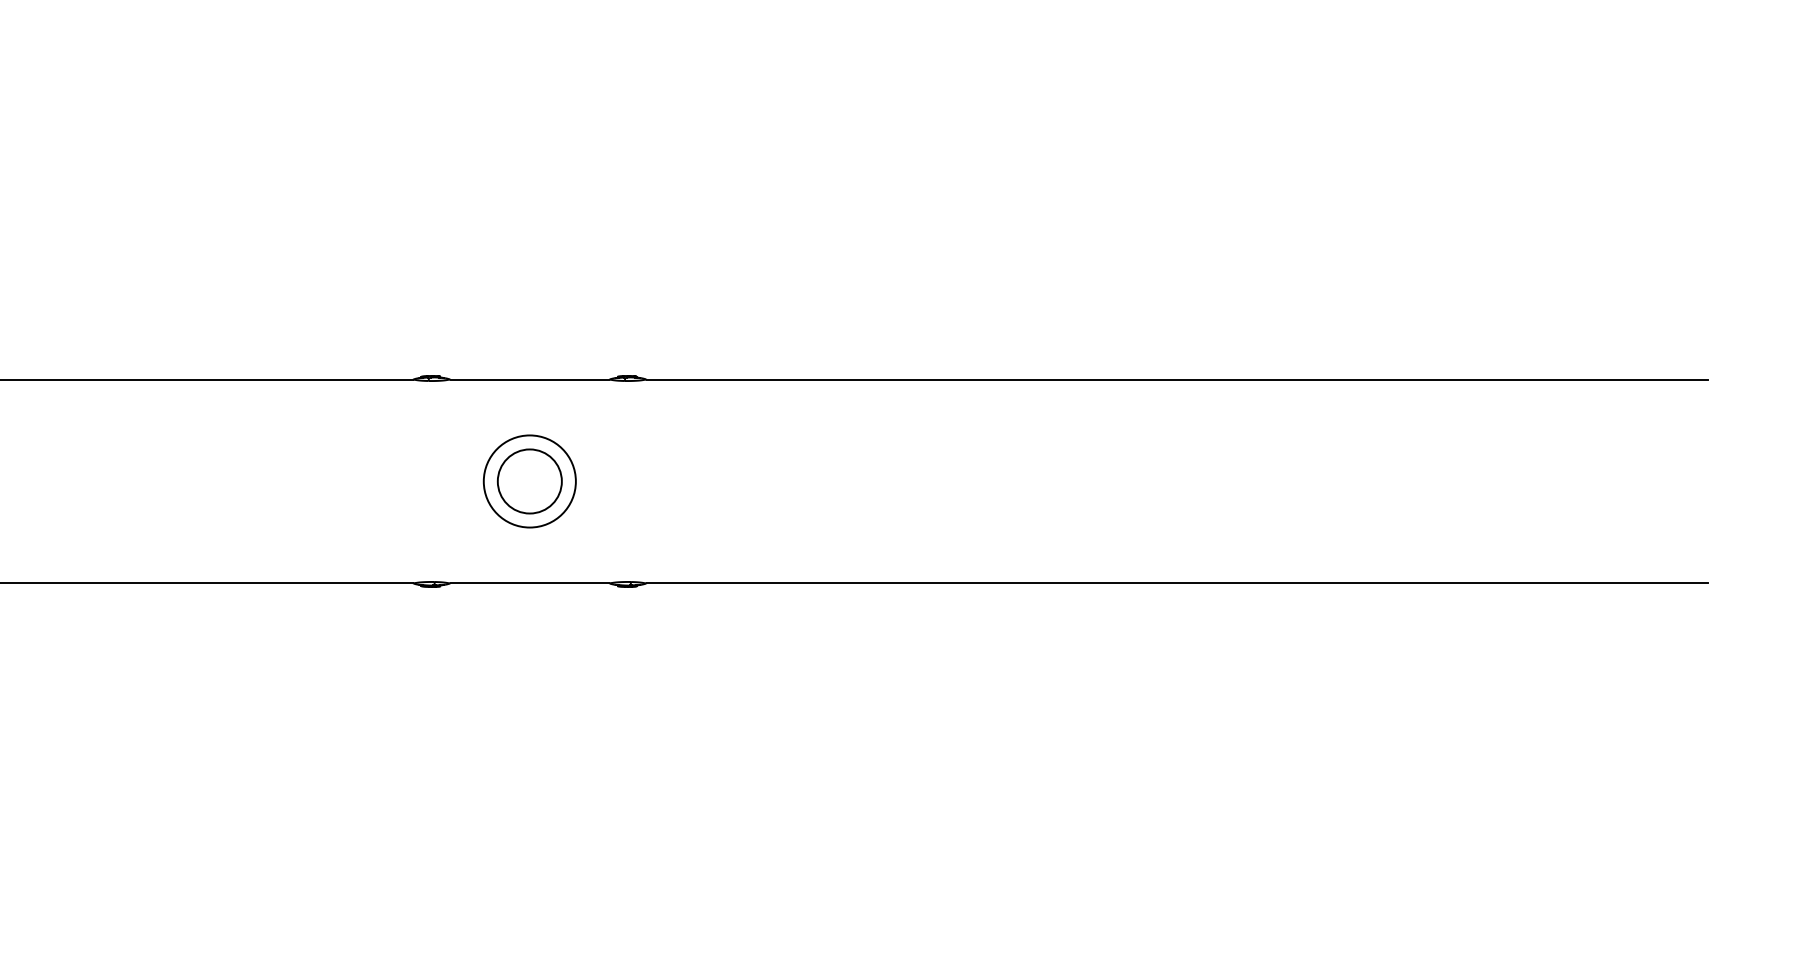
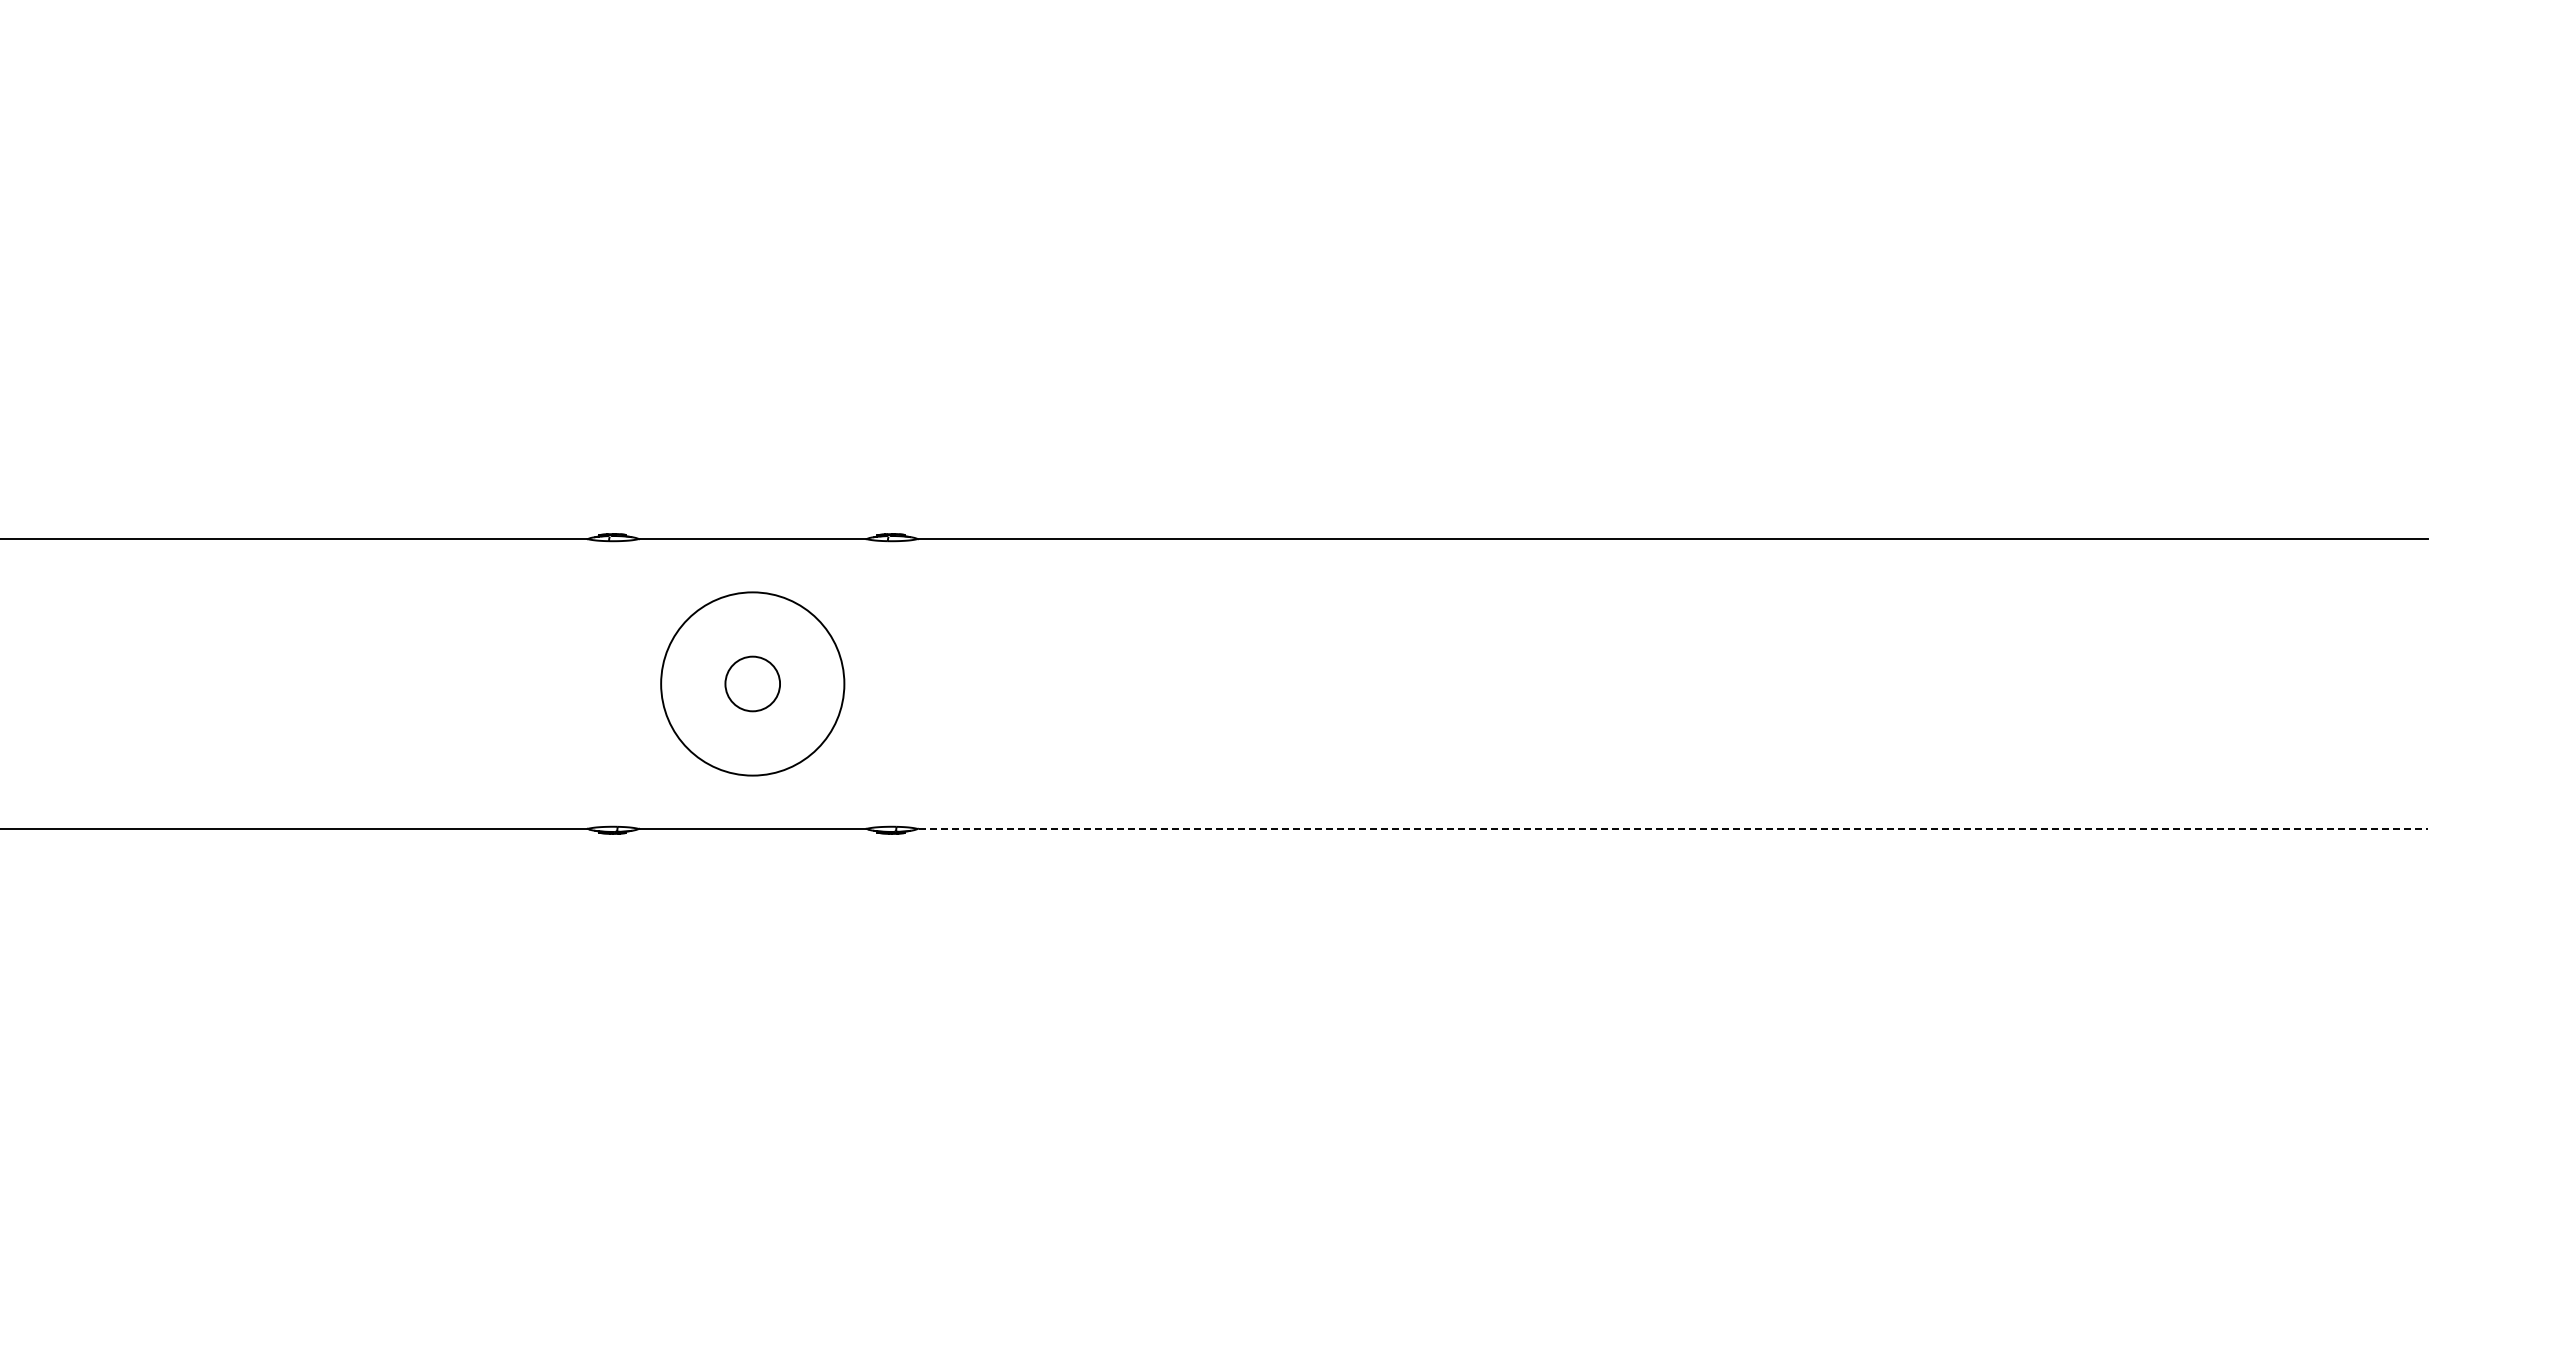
circle: (529, 481) -> (752, 683), size x0.6
circle: (529, 481) -> (752, 683), size x1.4
line: (1177, 583) -> (1673, 828), solid -> dashed

